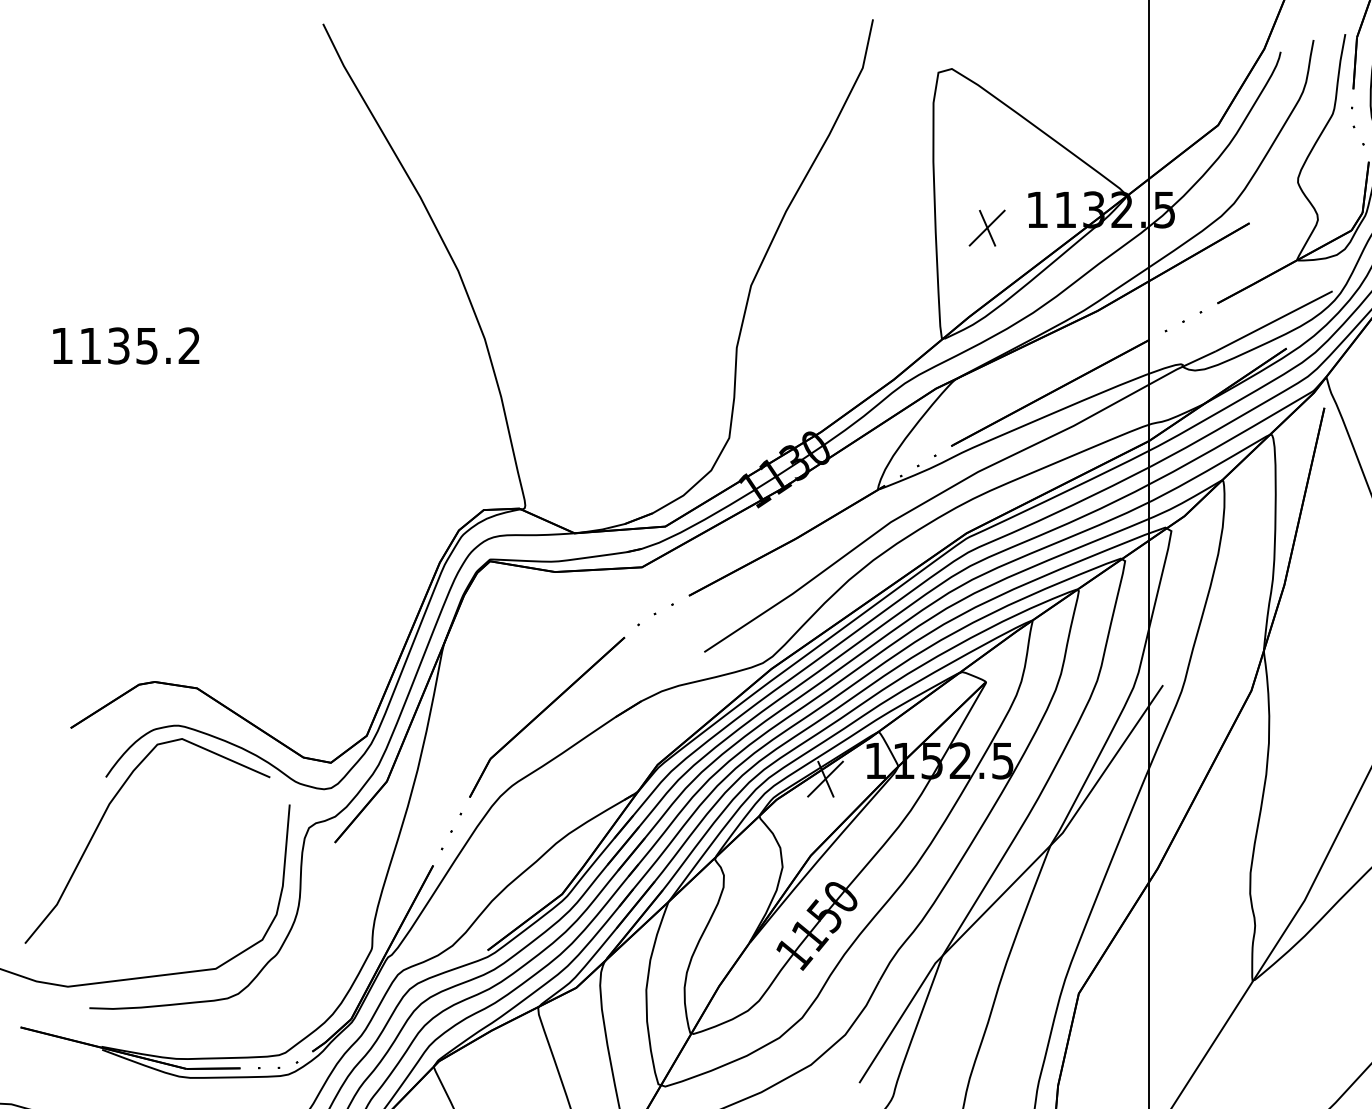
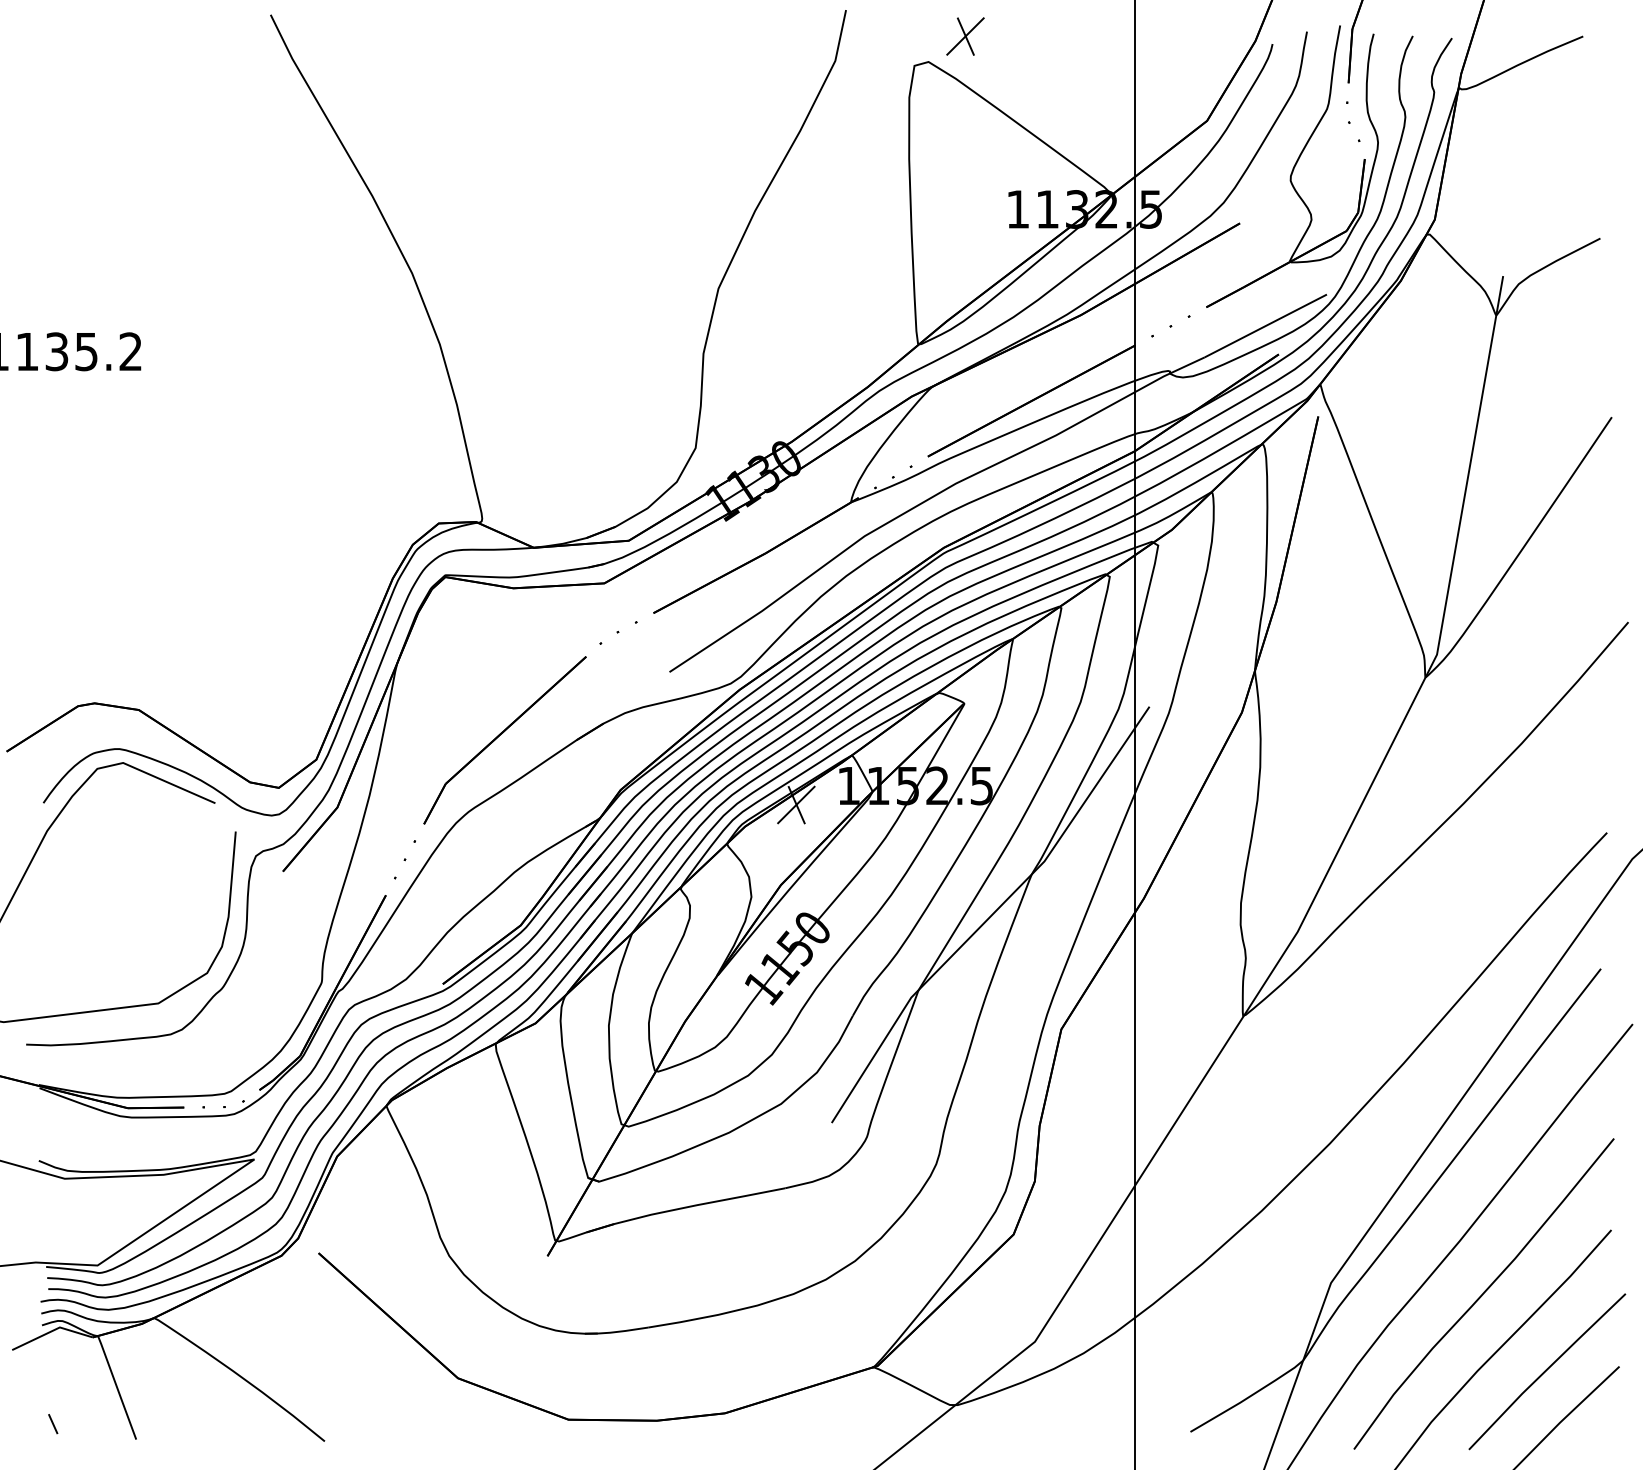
part: (987, 228) -> (965, 36), moved

